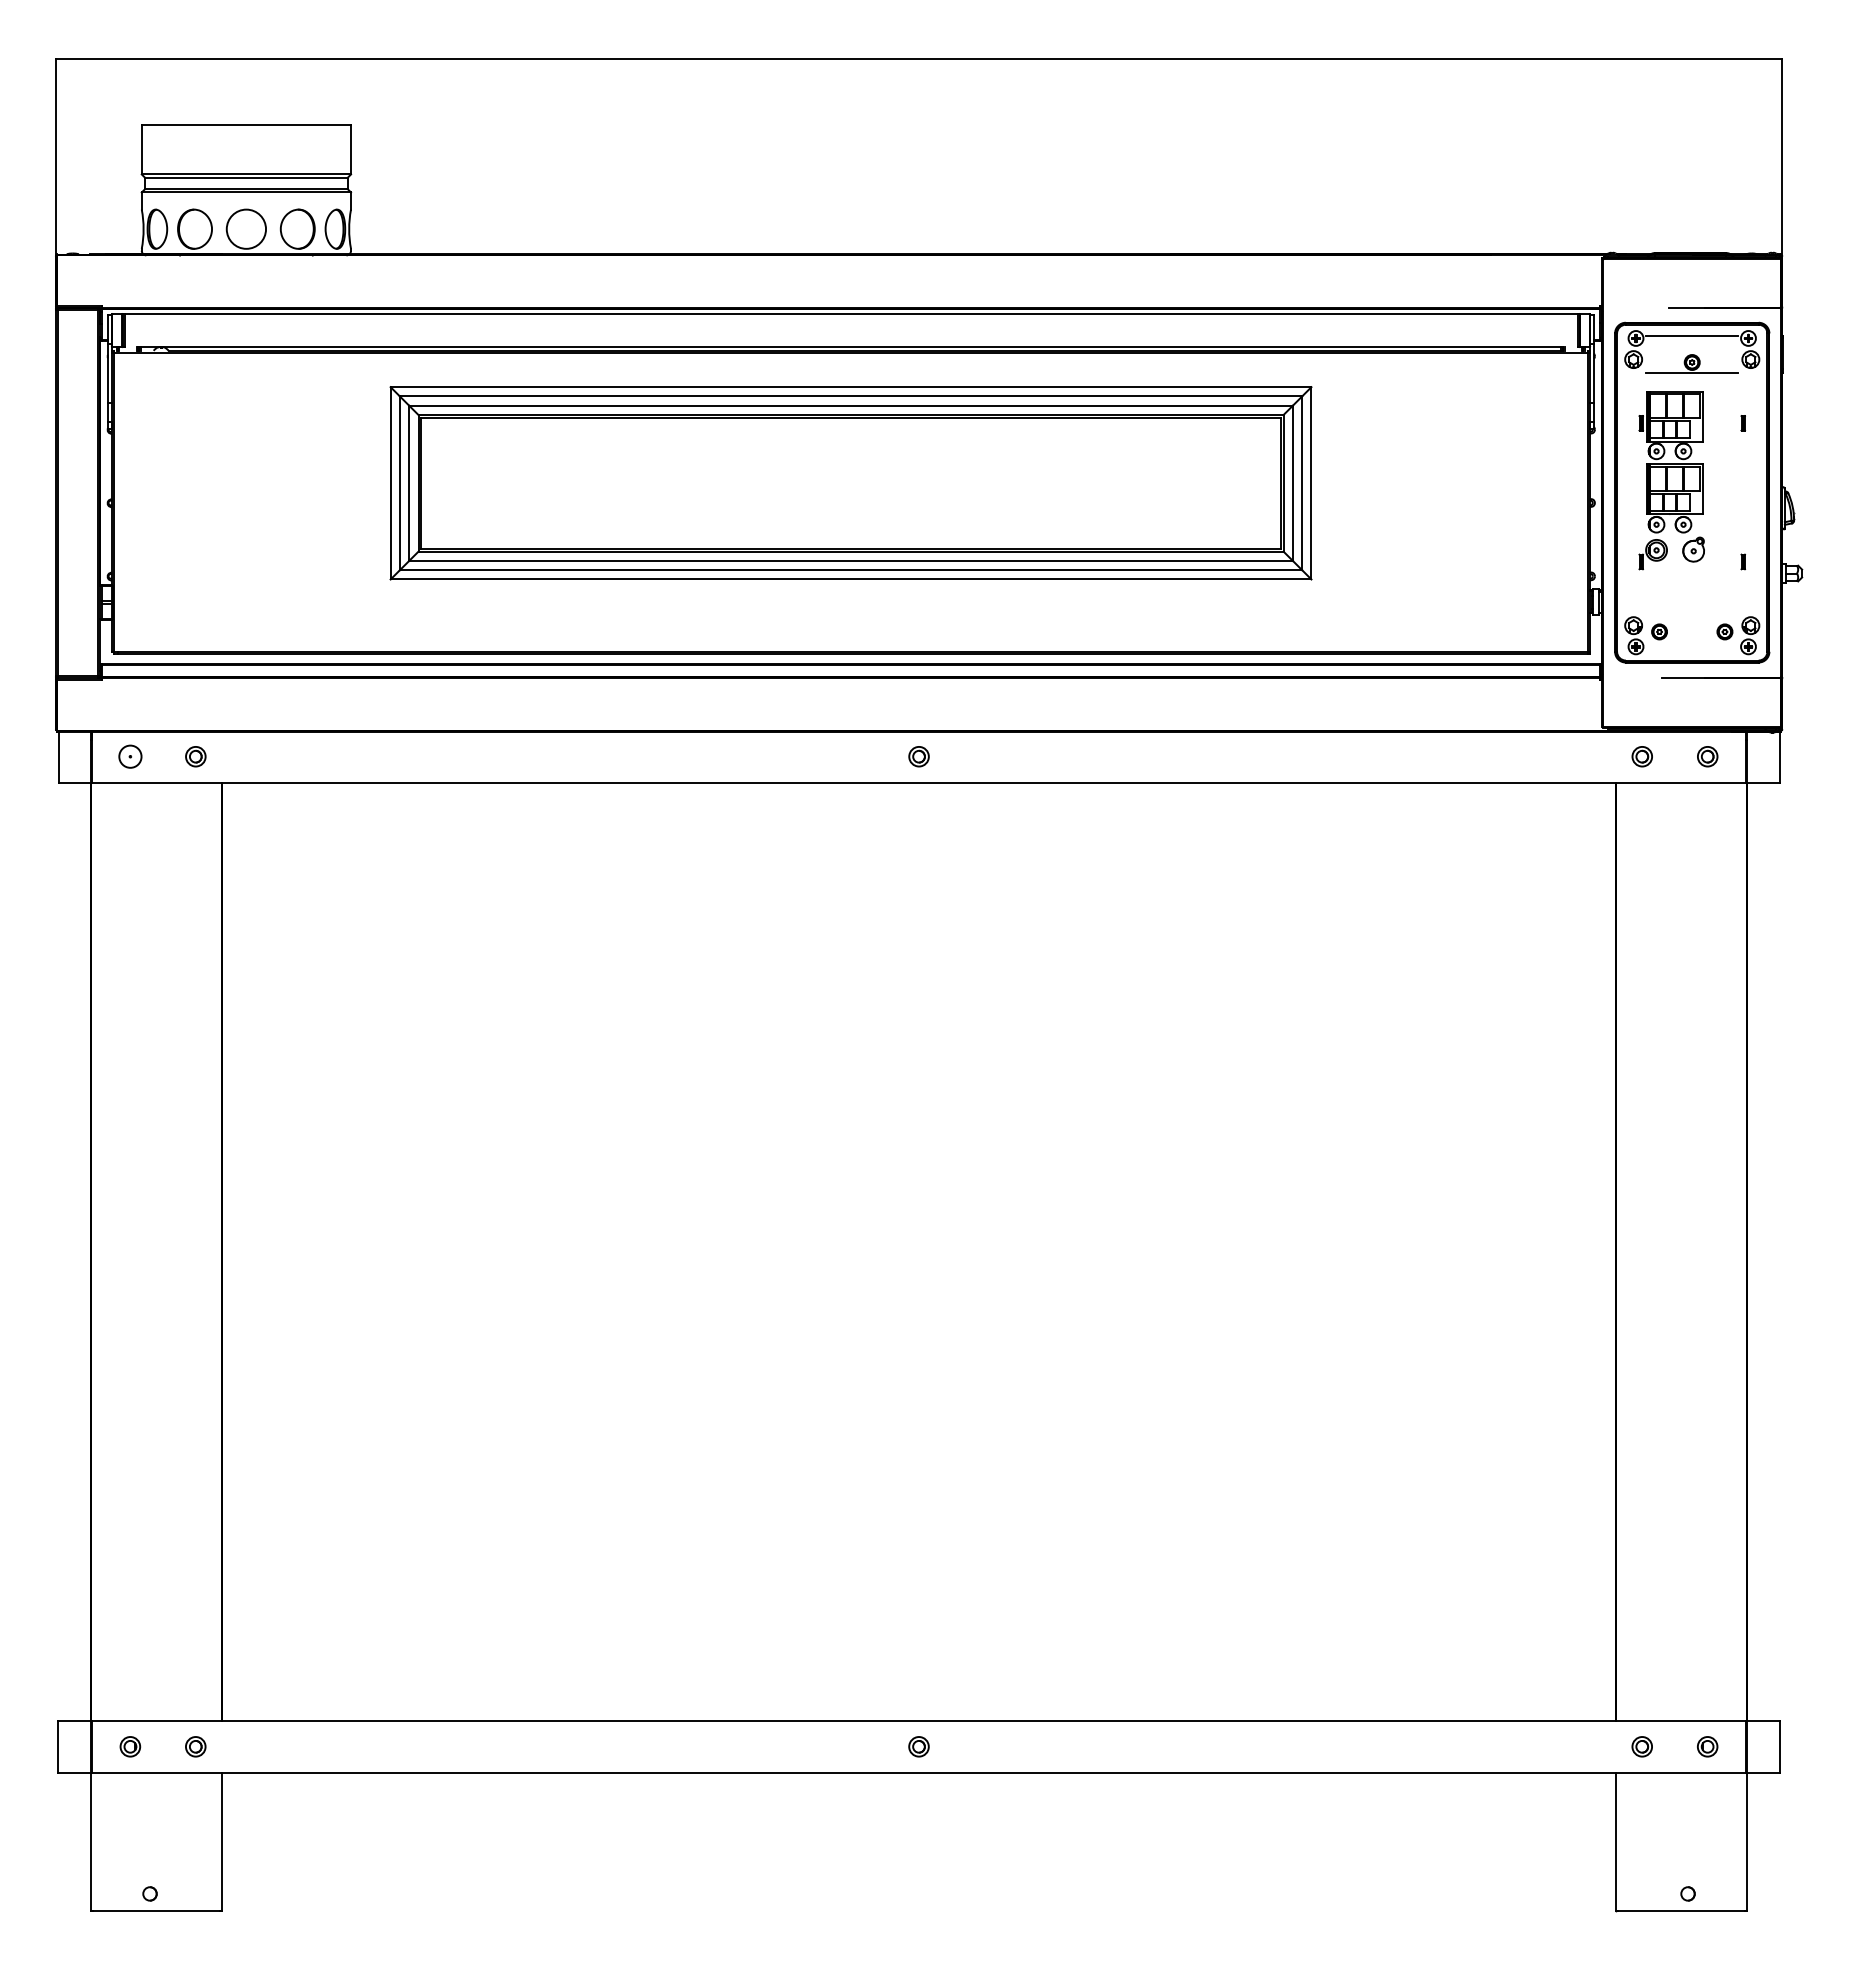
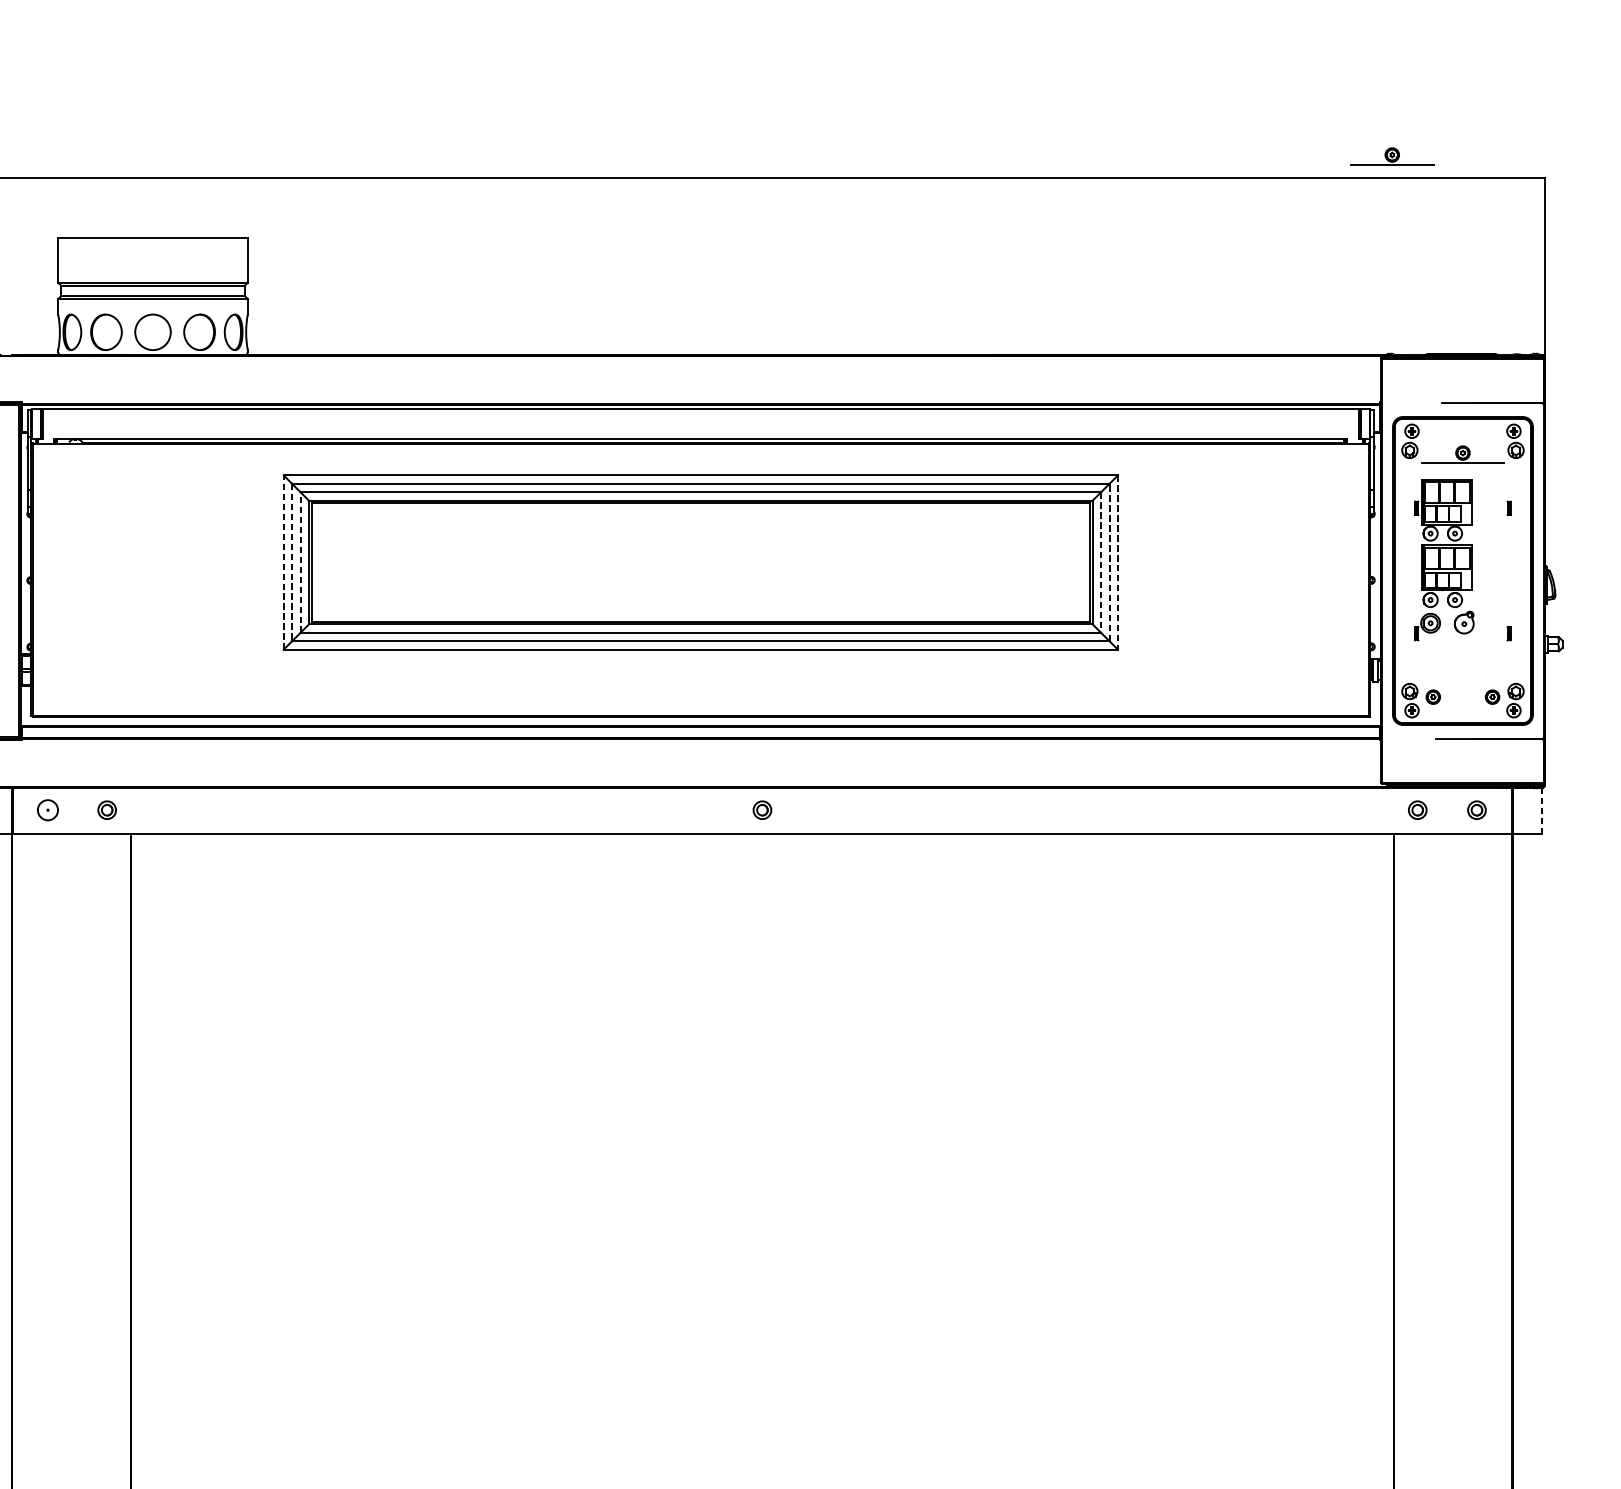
part: (1613, 34) -> (1391, 155), added
line: (1692, 335) -> (1463, 428), removed
line: (390, 482) -> (283, 561), solid -> dashed
line: (399, 483) -> (291, 562), solid -> dashed
line: (409, 483) -> (300, 562), solid -> dashed
line: (1292, 483) -> (1100, 562), solid -> dashed
line: (1302, 483) -> (1109, 562), solid -> dashed
line: (1311, 483) -> (1118, 562), solid -> dashed
line: (1779, 756) -> (1542, 810), solid -> dashed

